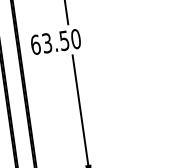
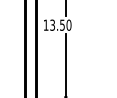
text: (34, 43) -> (45, 24), 63.50 -> 13.50

